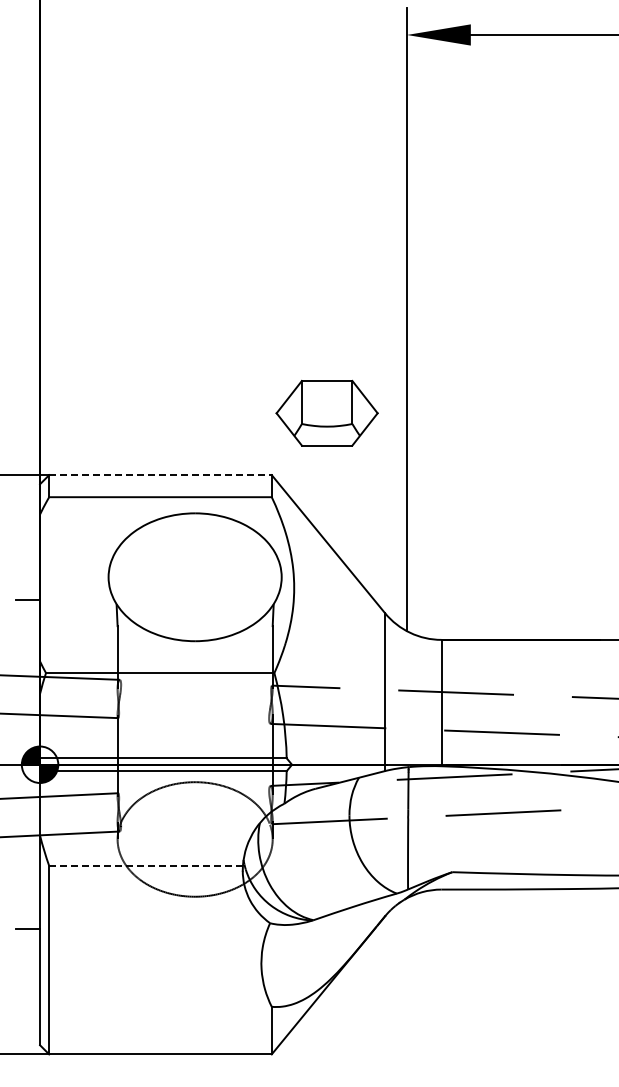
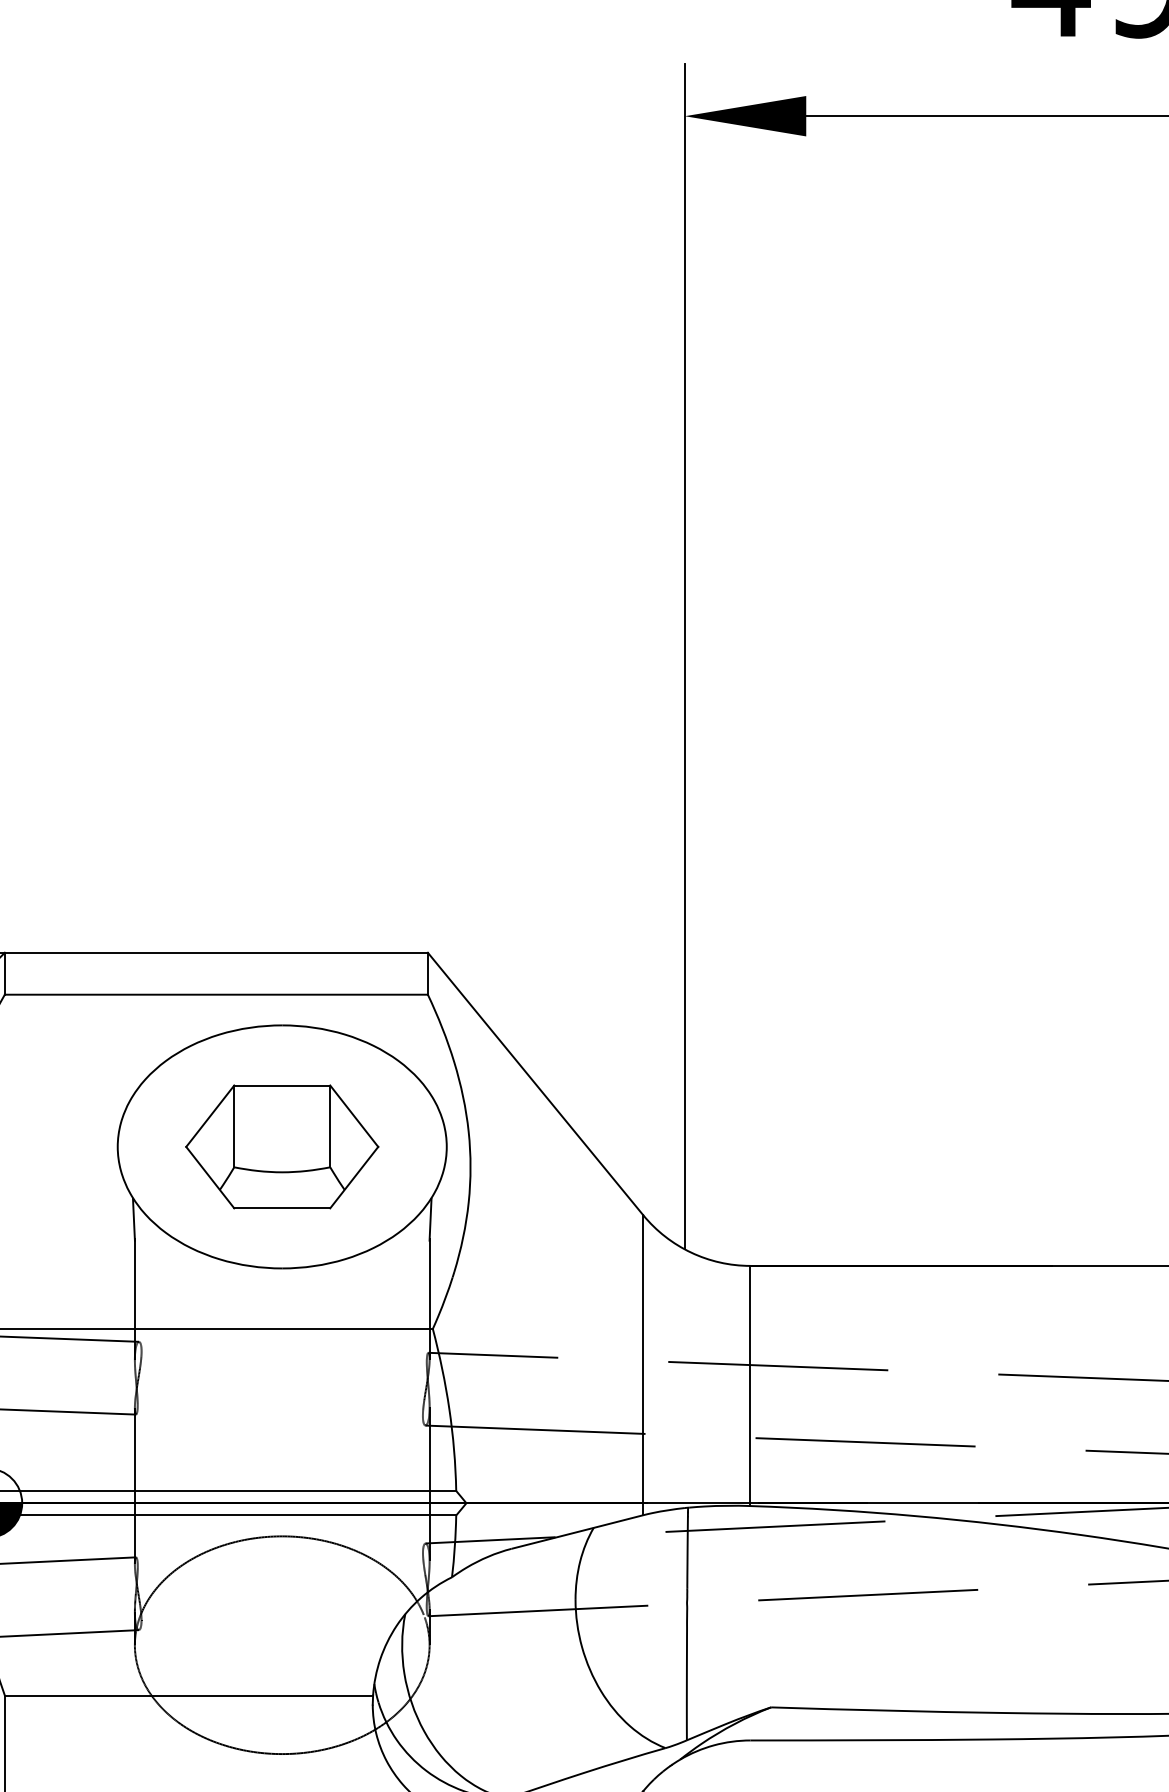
part: (326, 412) -> (281, 1145), moved
line: (160, 475) -> (216, 953), dashed -> solid
line: (146, 865) -> (189, 1694), dashed -> solid

